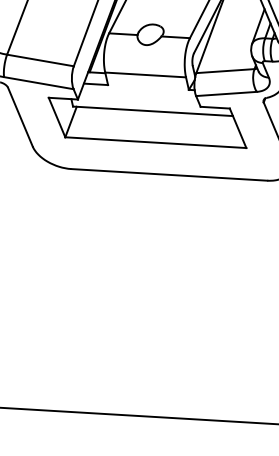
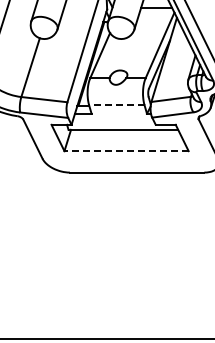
line: (145, 75) -> (116, 105), solid -> dashed
line: (155, 143) -> (126, 151), solid -> dashed

